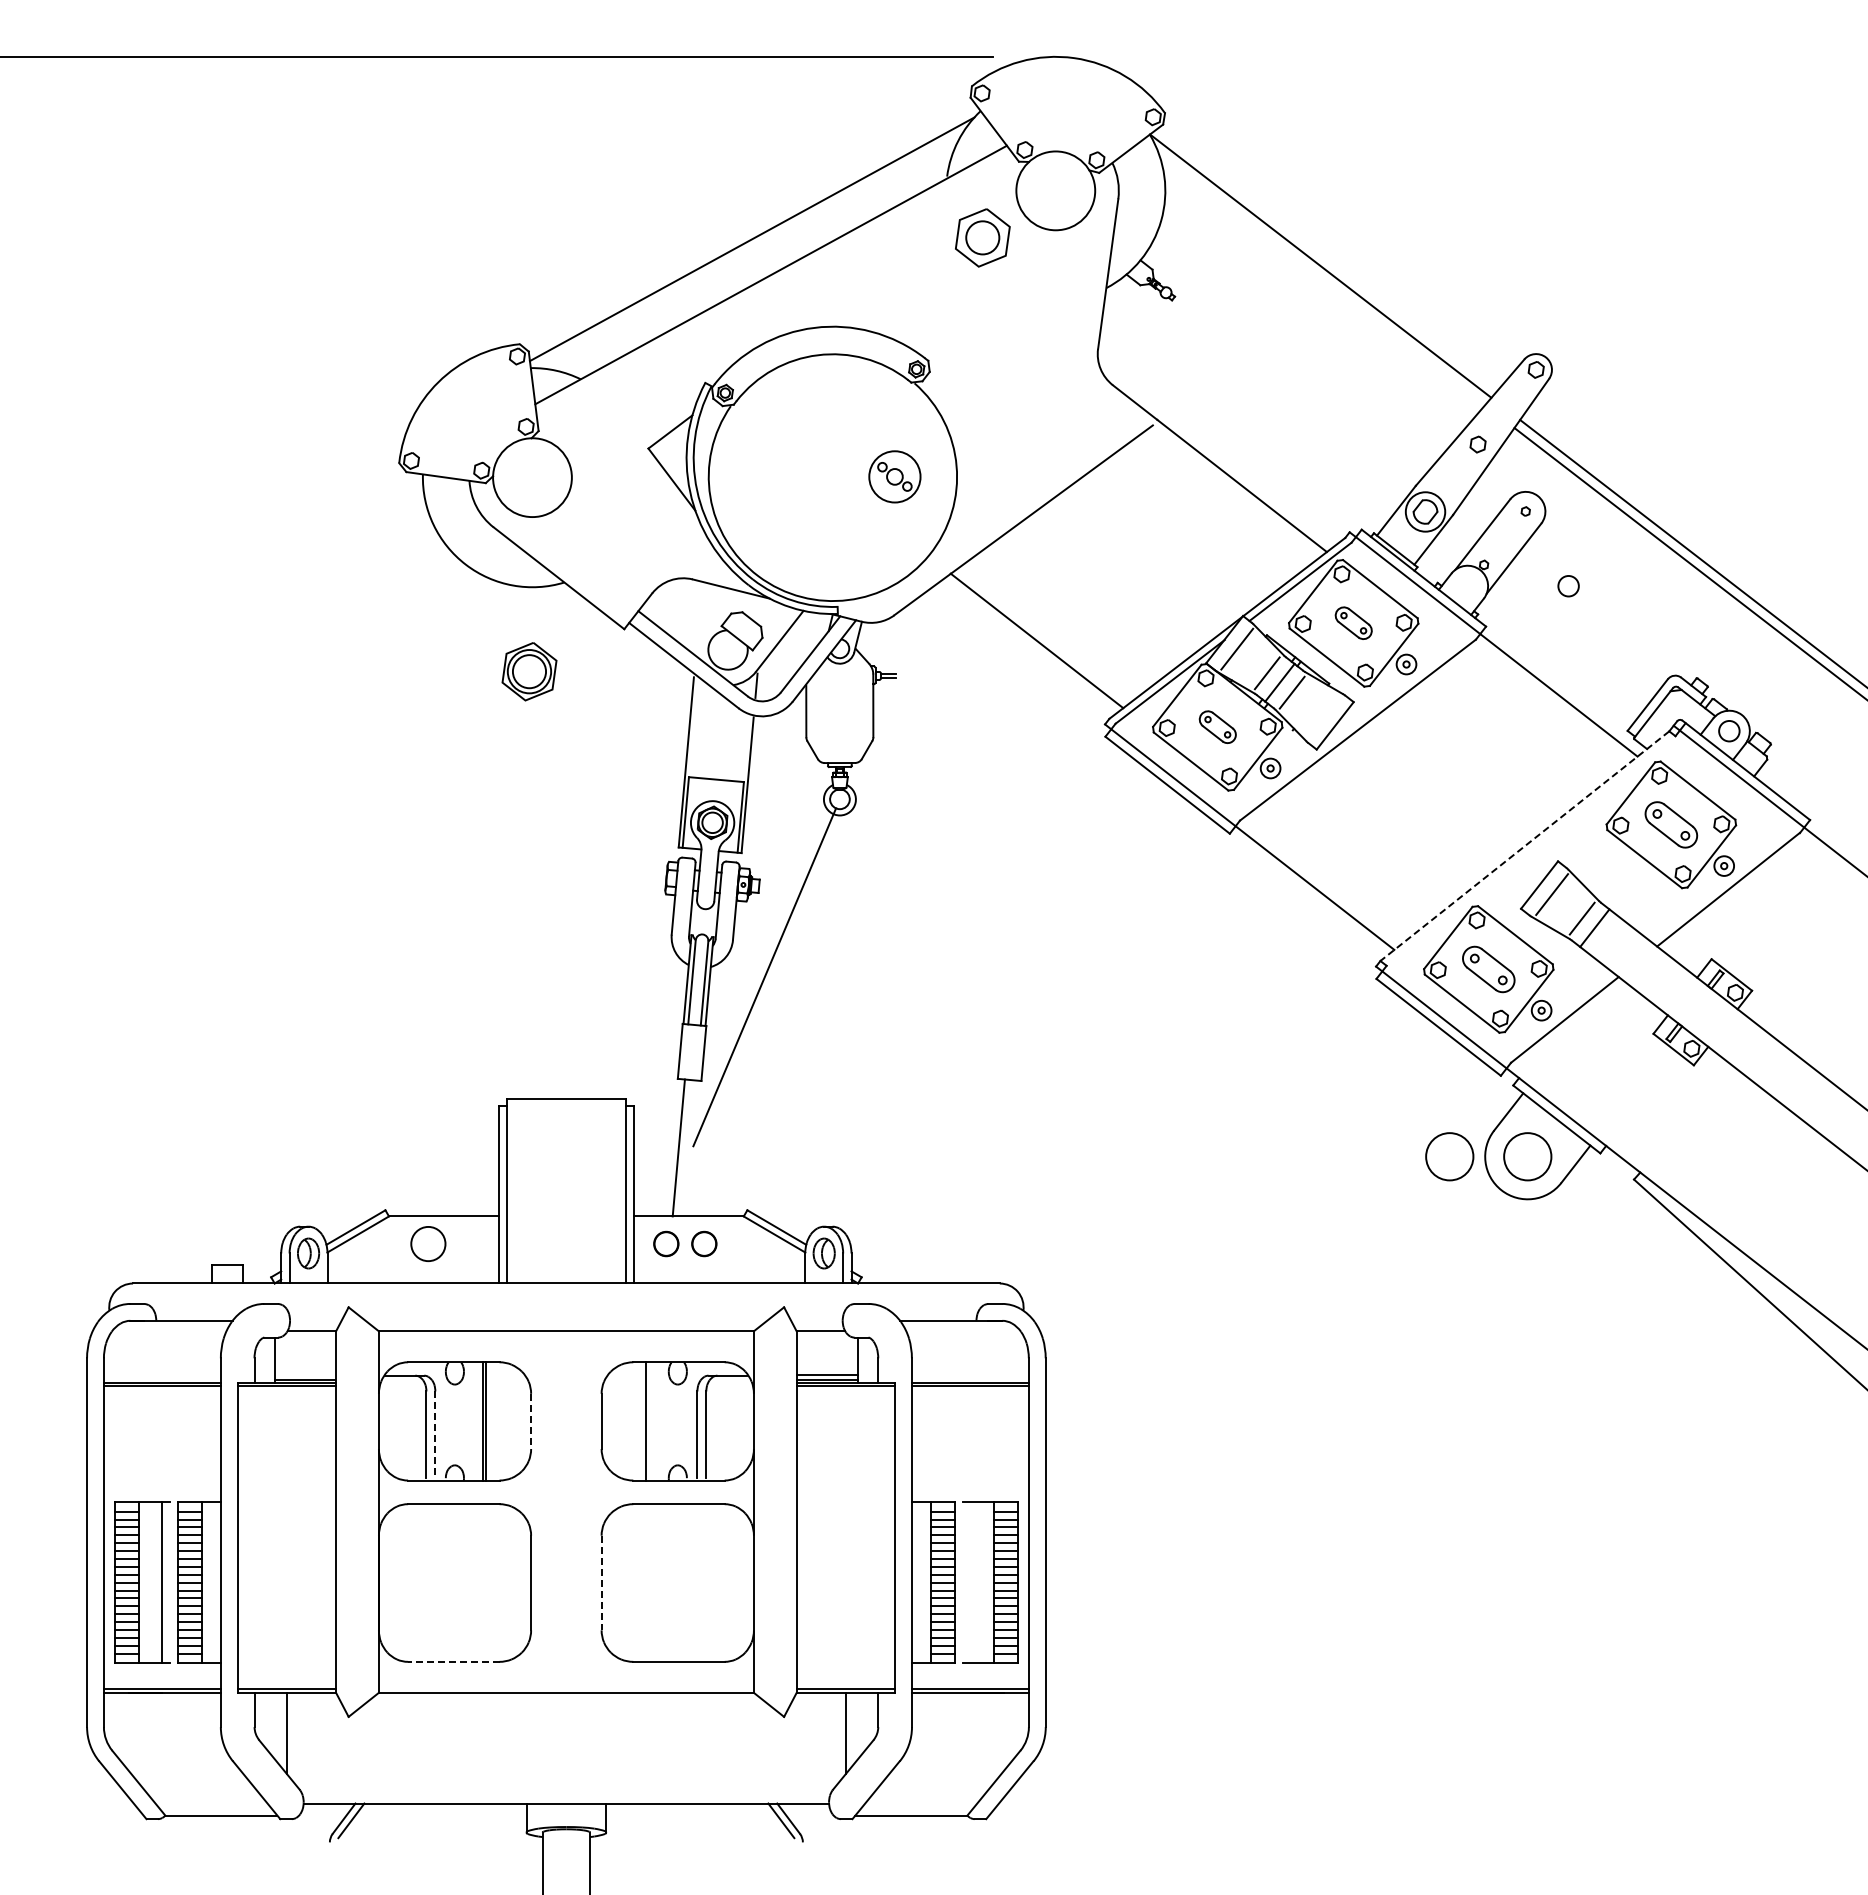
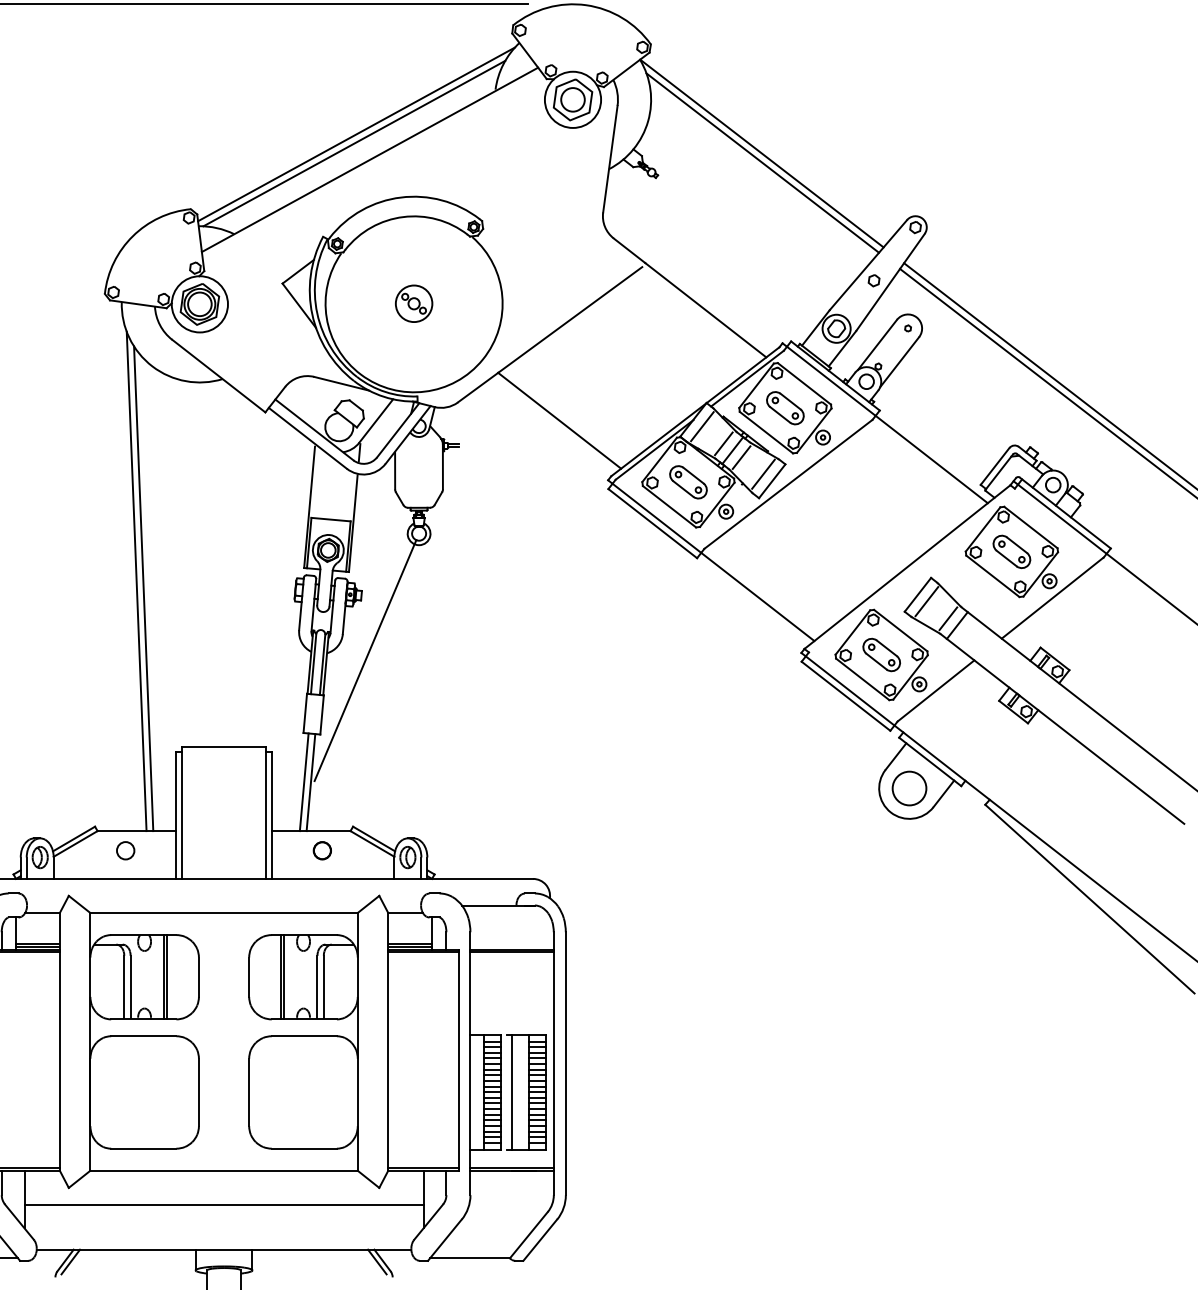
part: (982, 237) -> (572, 99), moved
line: (748, 252) -> (353, 143), added
line: (1321, 279) -> (762, 163), added
part: (894, 476) -> (413, 303), moved
circle: (1568, 586) -> (866, 381), moved
part: (1353, 622) -> (785, 407), size x1.43
part: (529, 671) -> (199, 304), moved
line: (1322, 715) -> (763, 473), added
part: (1217, 726) -> (688, 481), size x1.43
line: (1524, 846) -> (907, 567), dashed -> solid
line: (443, 866) -> (136, 581), added
line: (453, 876) -> (143, 588), added
line: (688, 1148) -> (311, 782), added
circle: (1449, 1156) -> (853, 788), removed
circle: (428, 1243) -> (125, 850), size x0.71
part: (666, 1243) -> (295, 850), removed
line: (304, 1374) -> (37, 943), added
line: (531, 1421) -> (199, 977), dashed -> solid
line: (650, 1421) -> (284, 977), added
line: (435, 1435) -> (130, 987), dashed -> solid
line: (970, 1582) -> (512, 1092), added
line: (601, 1583) -> (249, 1092), dashed -> solid
line: (453, 1661) -> (143, 1148), dashed -> solid
line: (566, 1740) -> (224, 1204), added

